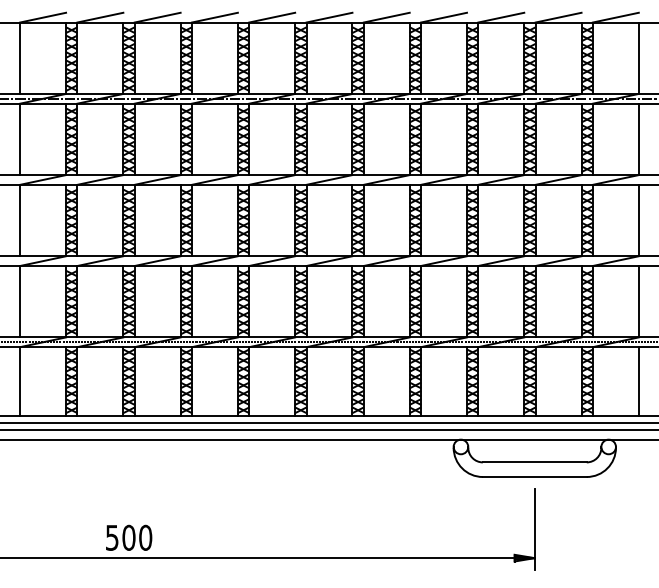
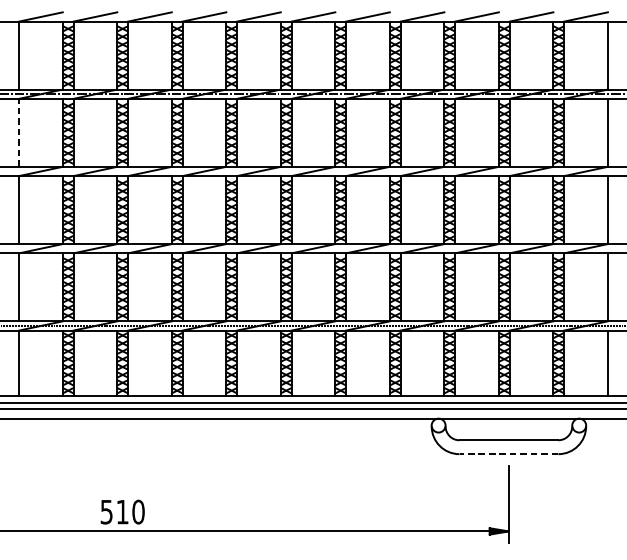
line: (20, 139) -> (19, 132), solid -> dashed
line: (534, 477) -> (508, 454), solid -> dashed
text: (128, 537) -> (122, 511), 500 -> 510

